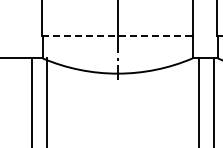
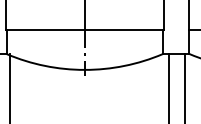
line: (117, 35) -> (84, 30), dashed -> solid

